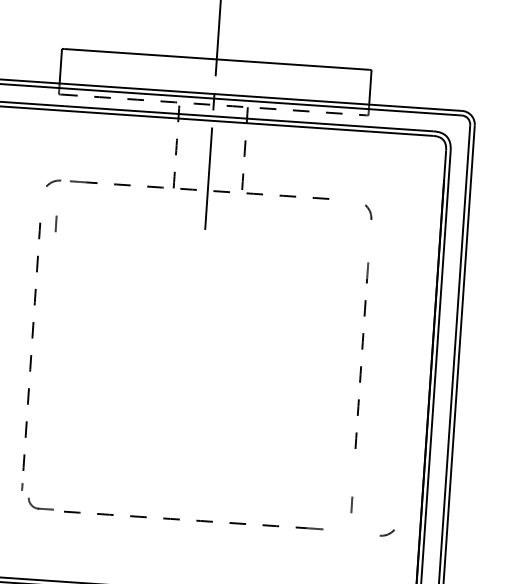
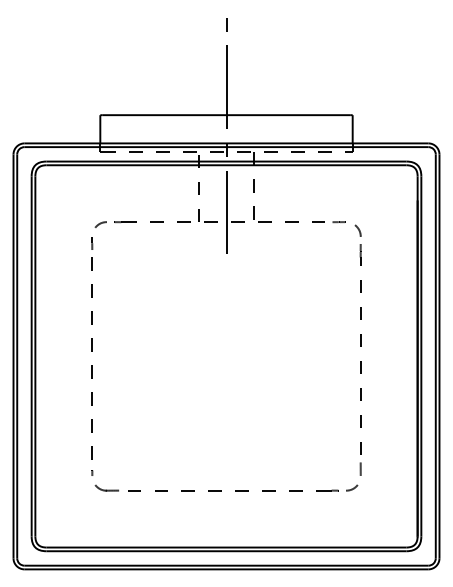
line: (345, 200) -> (338, 222), added
part: (56, 223) -> (92, 243), moved
part: (361, 358) -> (360, 349), size x1.43
part: (38, 506) -> (106, 487), size x1.67
part: (387, 532) -> (352, 487), moved

